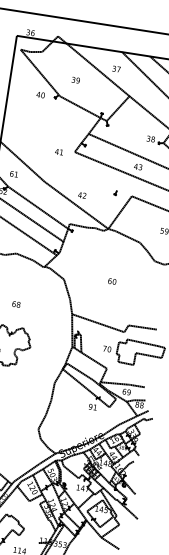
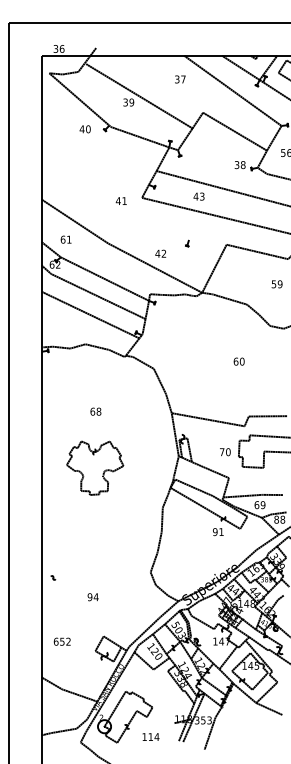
line: (93, 66) -> (139, 96), moved
text: (137, 166) -> (198, 196), moved
part: (115, 192) -> (187, 243), moved
text: (111, 281) -> (238, 361), moved

